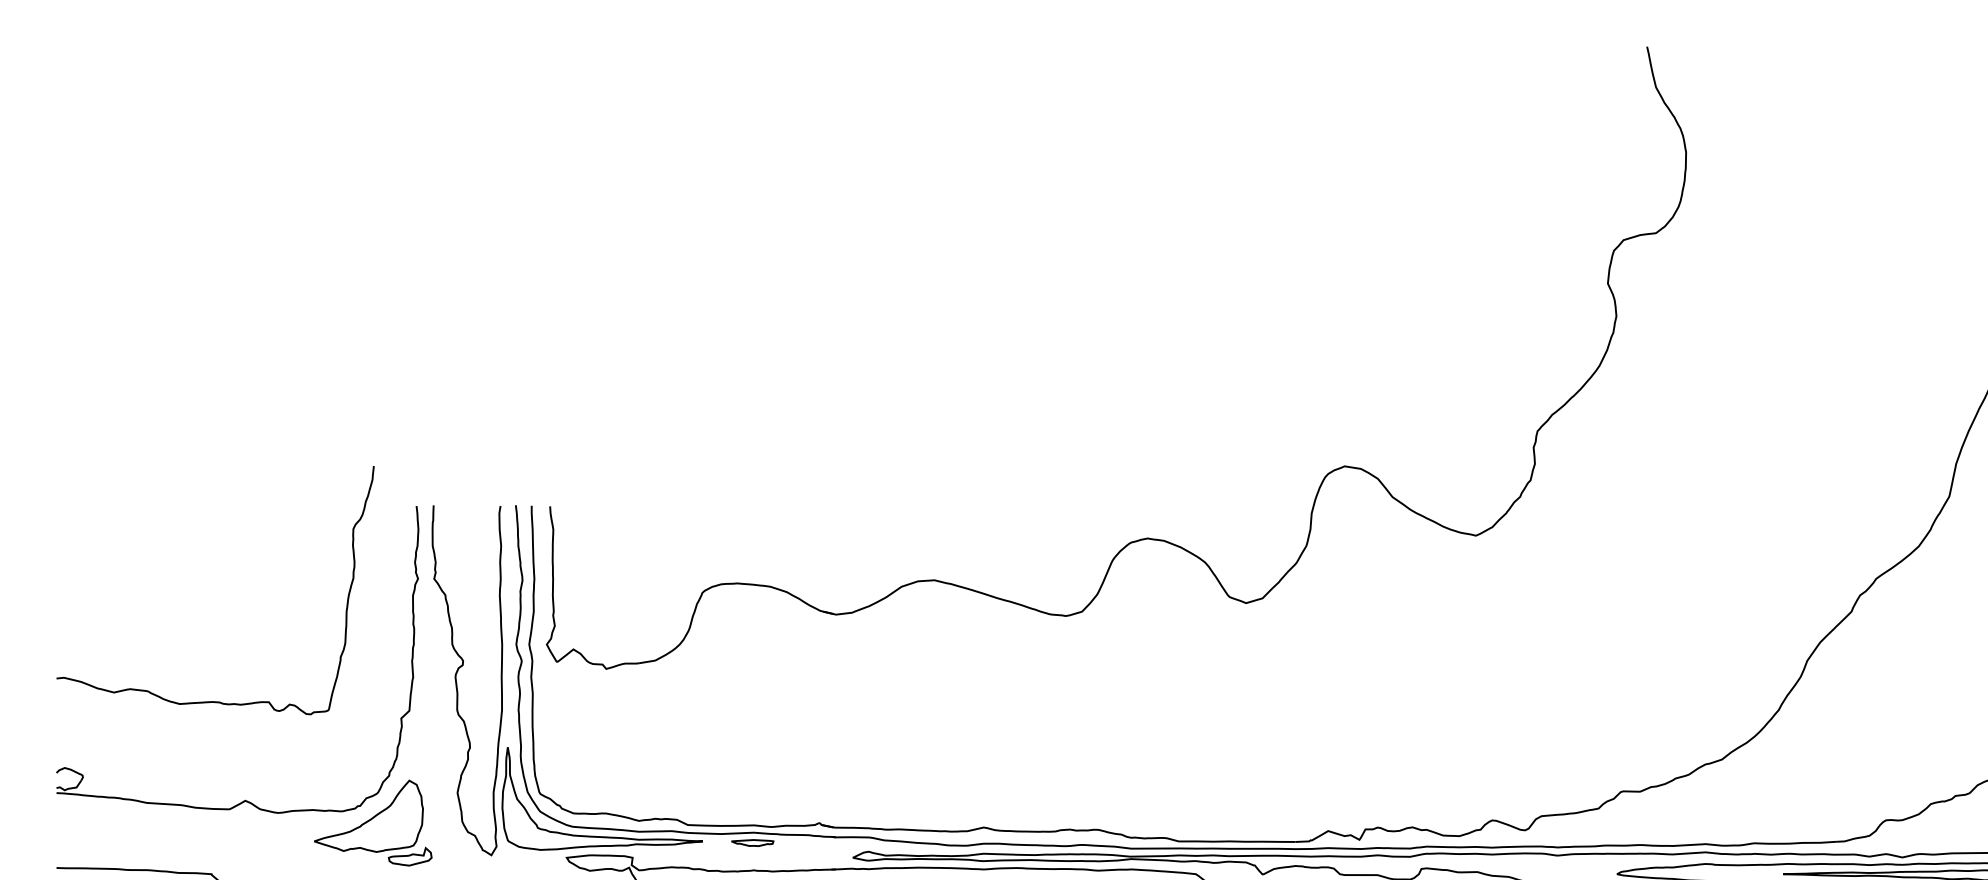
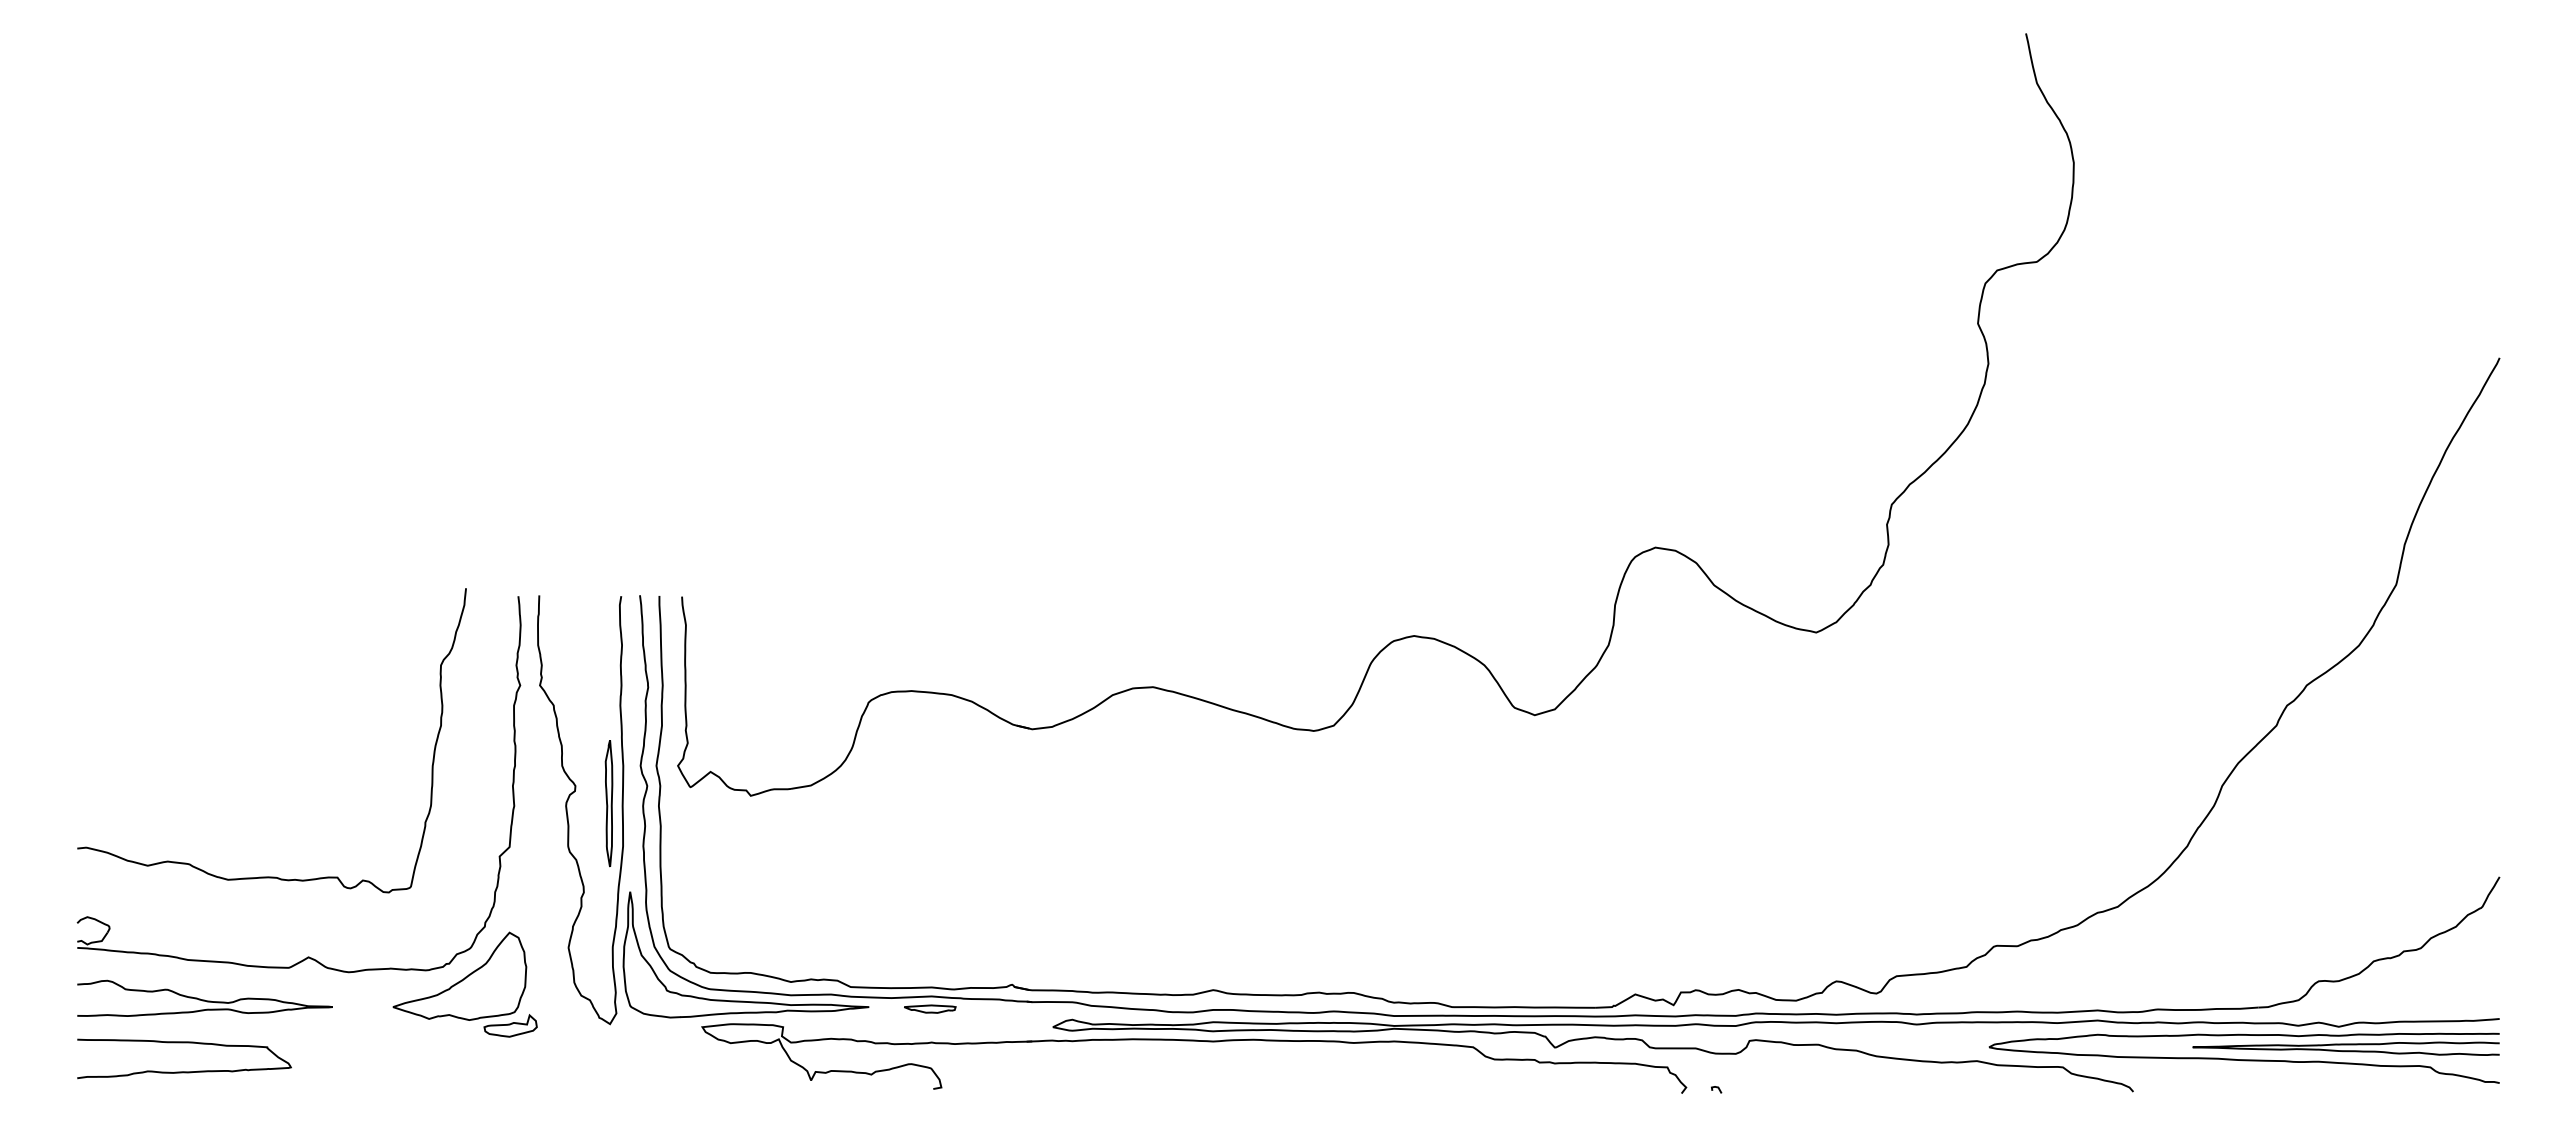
part: (490, 675) -> (608, 803), added
curve: (215, 701) -> (271, 876), moved
curve: (160, 835) -> (204, 999), added

